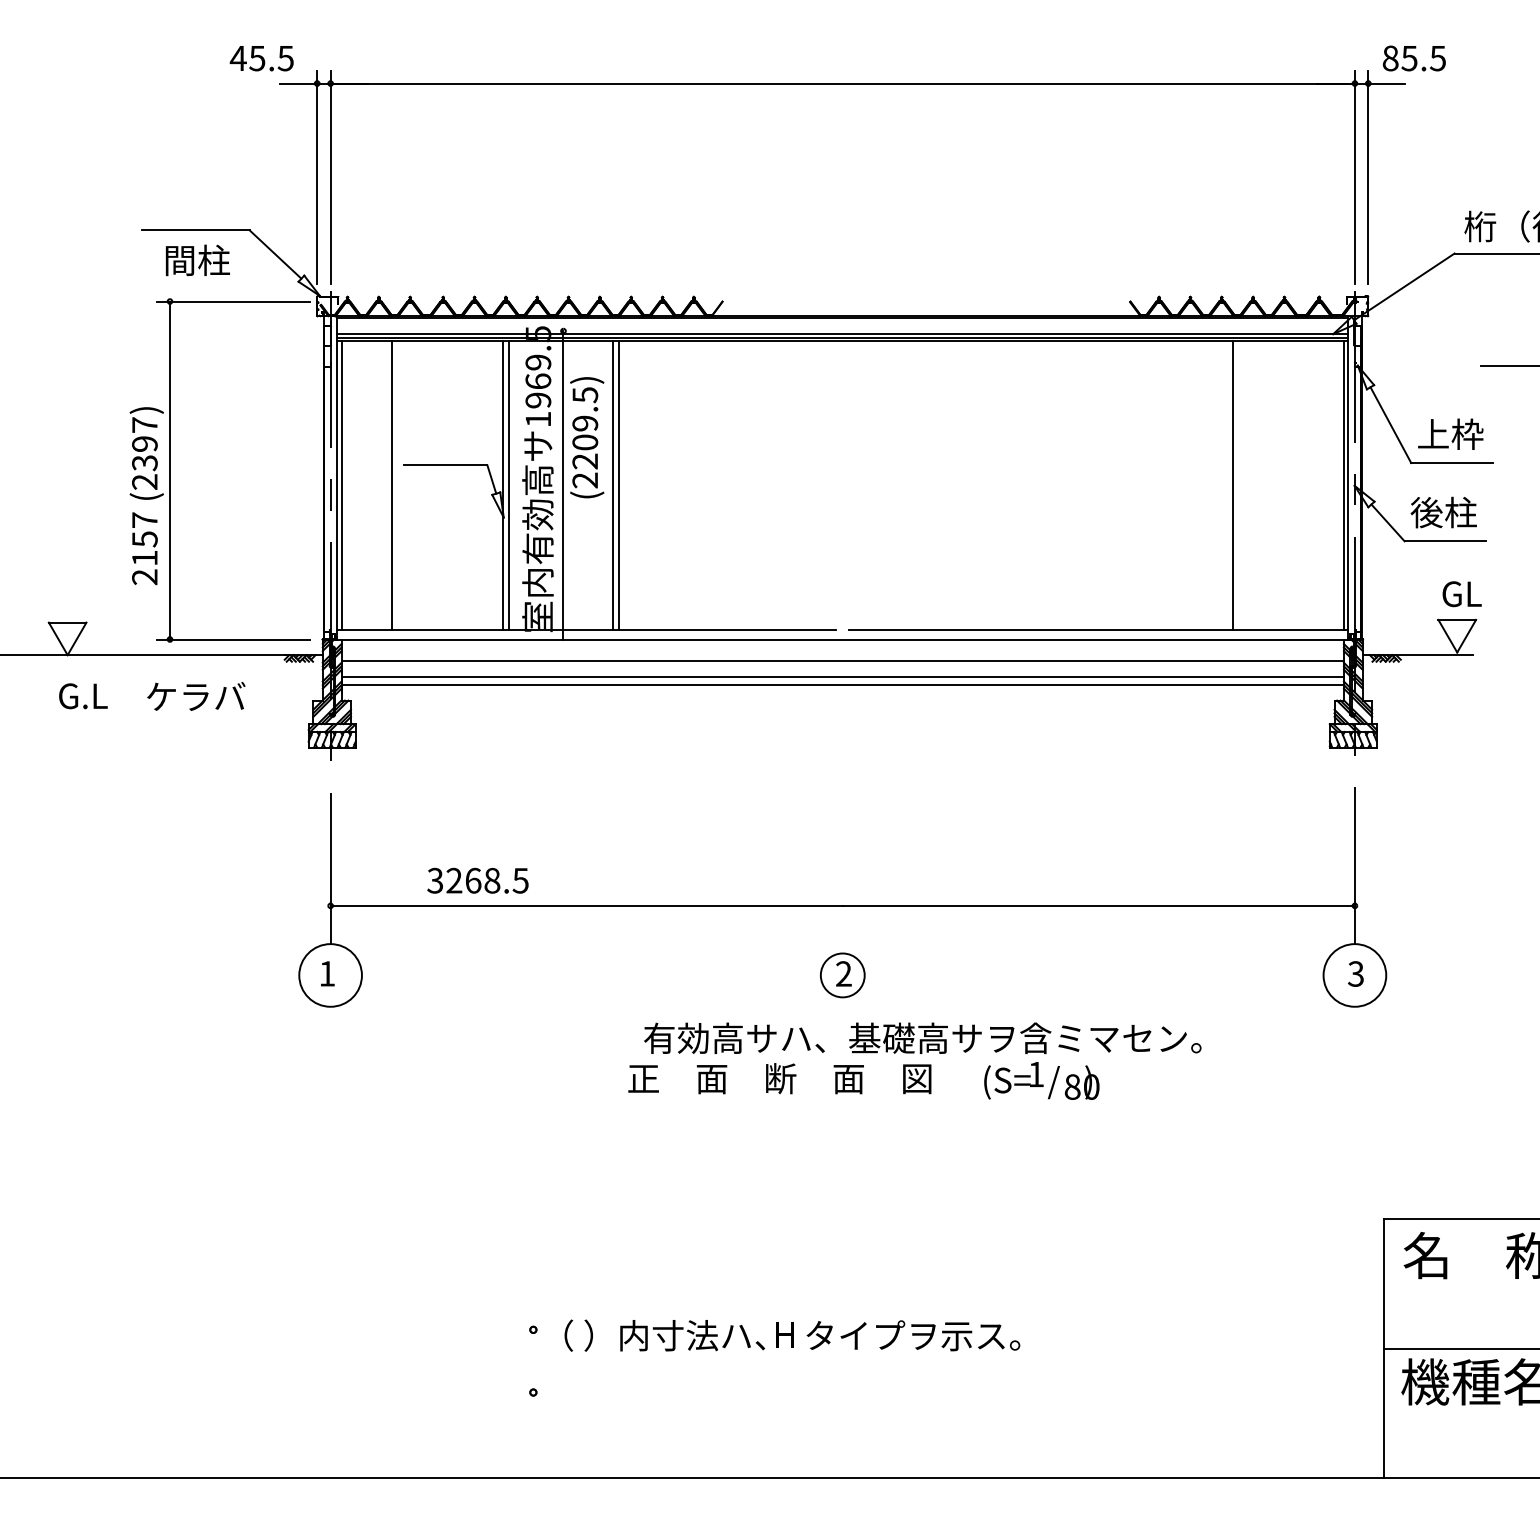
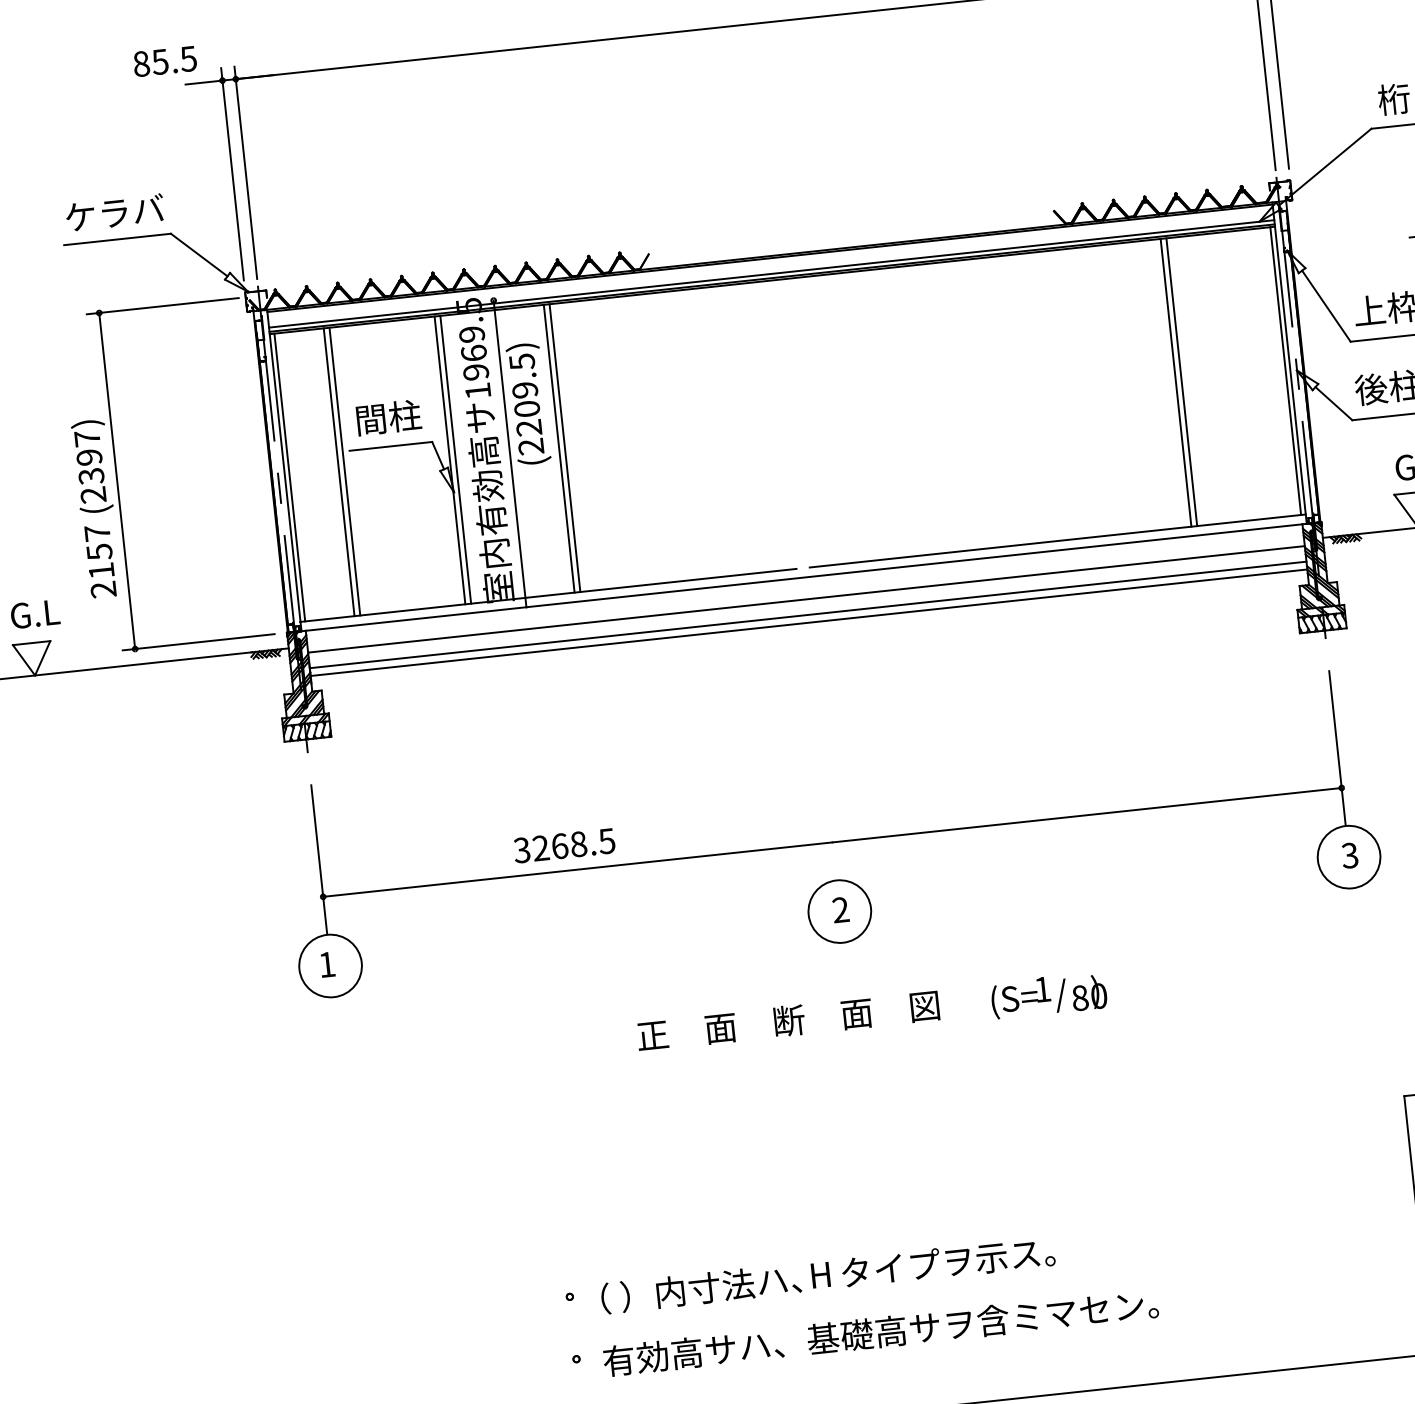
text: (237, 58) -> (140, 64), 45.5 -> 85.5
text: (197, 260) -> (388, 417), moved
line: (397, 485) -> (345, 471), added
line: (1239, 485) -> (1182, 382), added
text: (83, 696) -> (35, 614), moved
text: (196, 696) -> (115, 212), moved
text: (477, 880) -> (563, 845), moved
circle: (842, 975) -> (839, 911), size x1.43
text: (922, 1037) -> (880, 1331), moved

